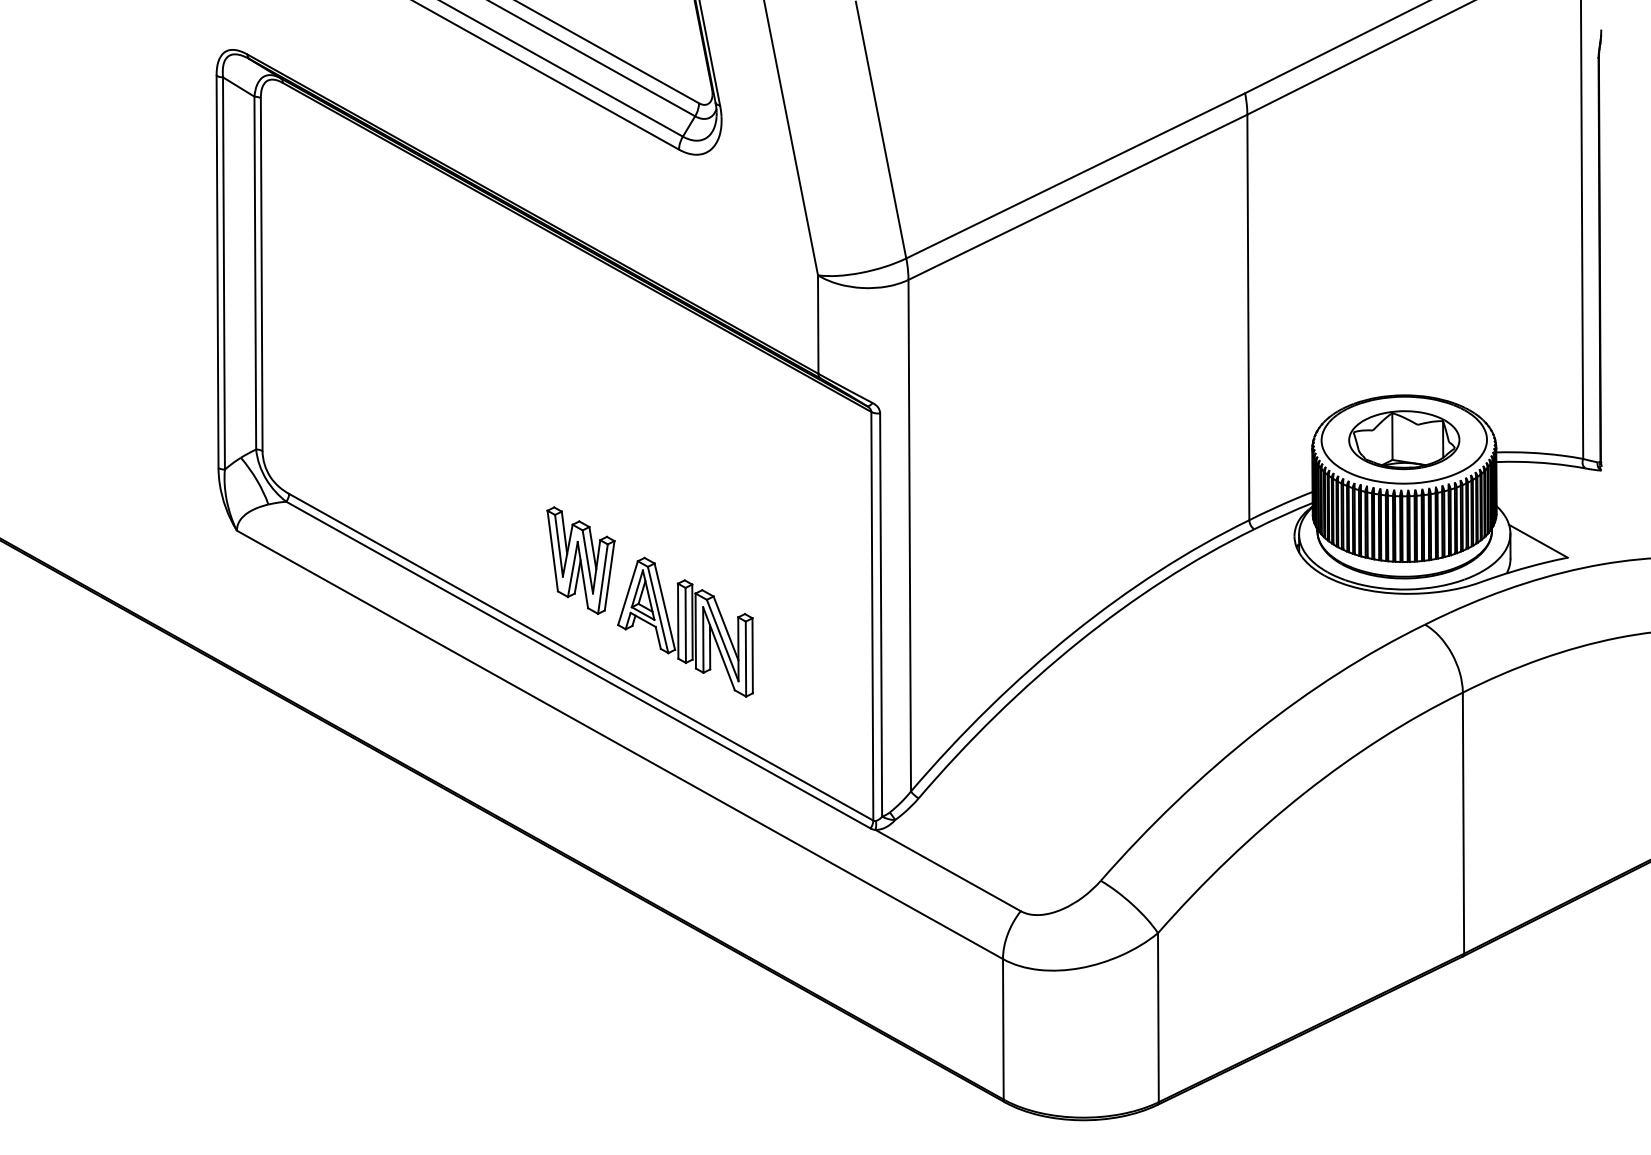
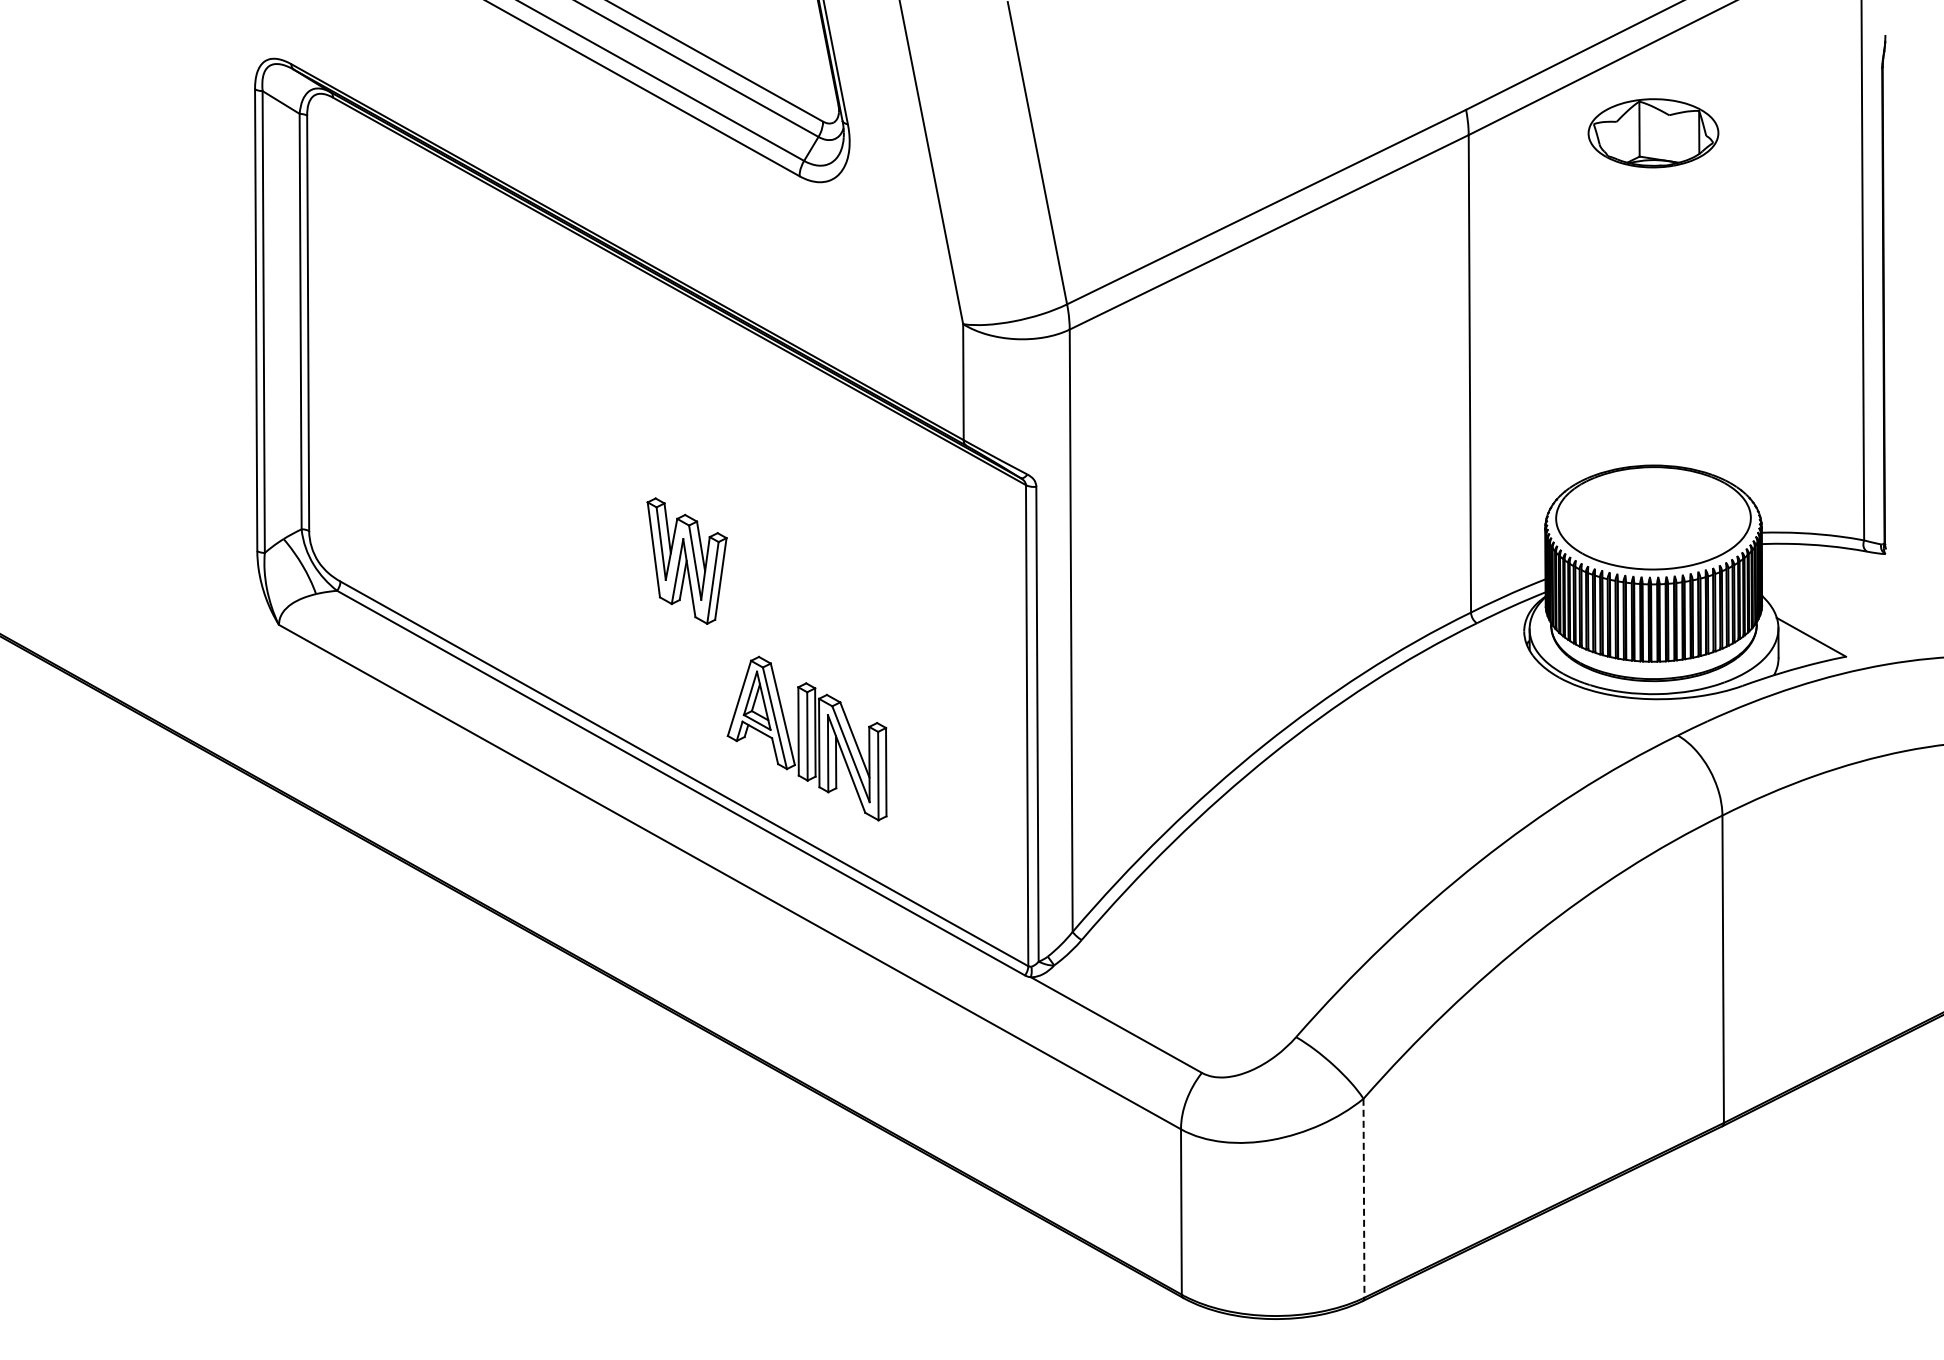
part: (1404, 440) -> (1653, 133), moved
part: (580, 560) -> (686, 560), moved
line: (1158, 1017) -> (1363, 1198), solid -> dashed

